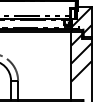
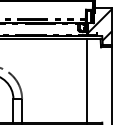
hatch: (81, 57) -> (99, 70), removed

